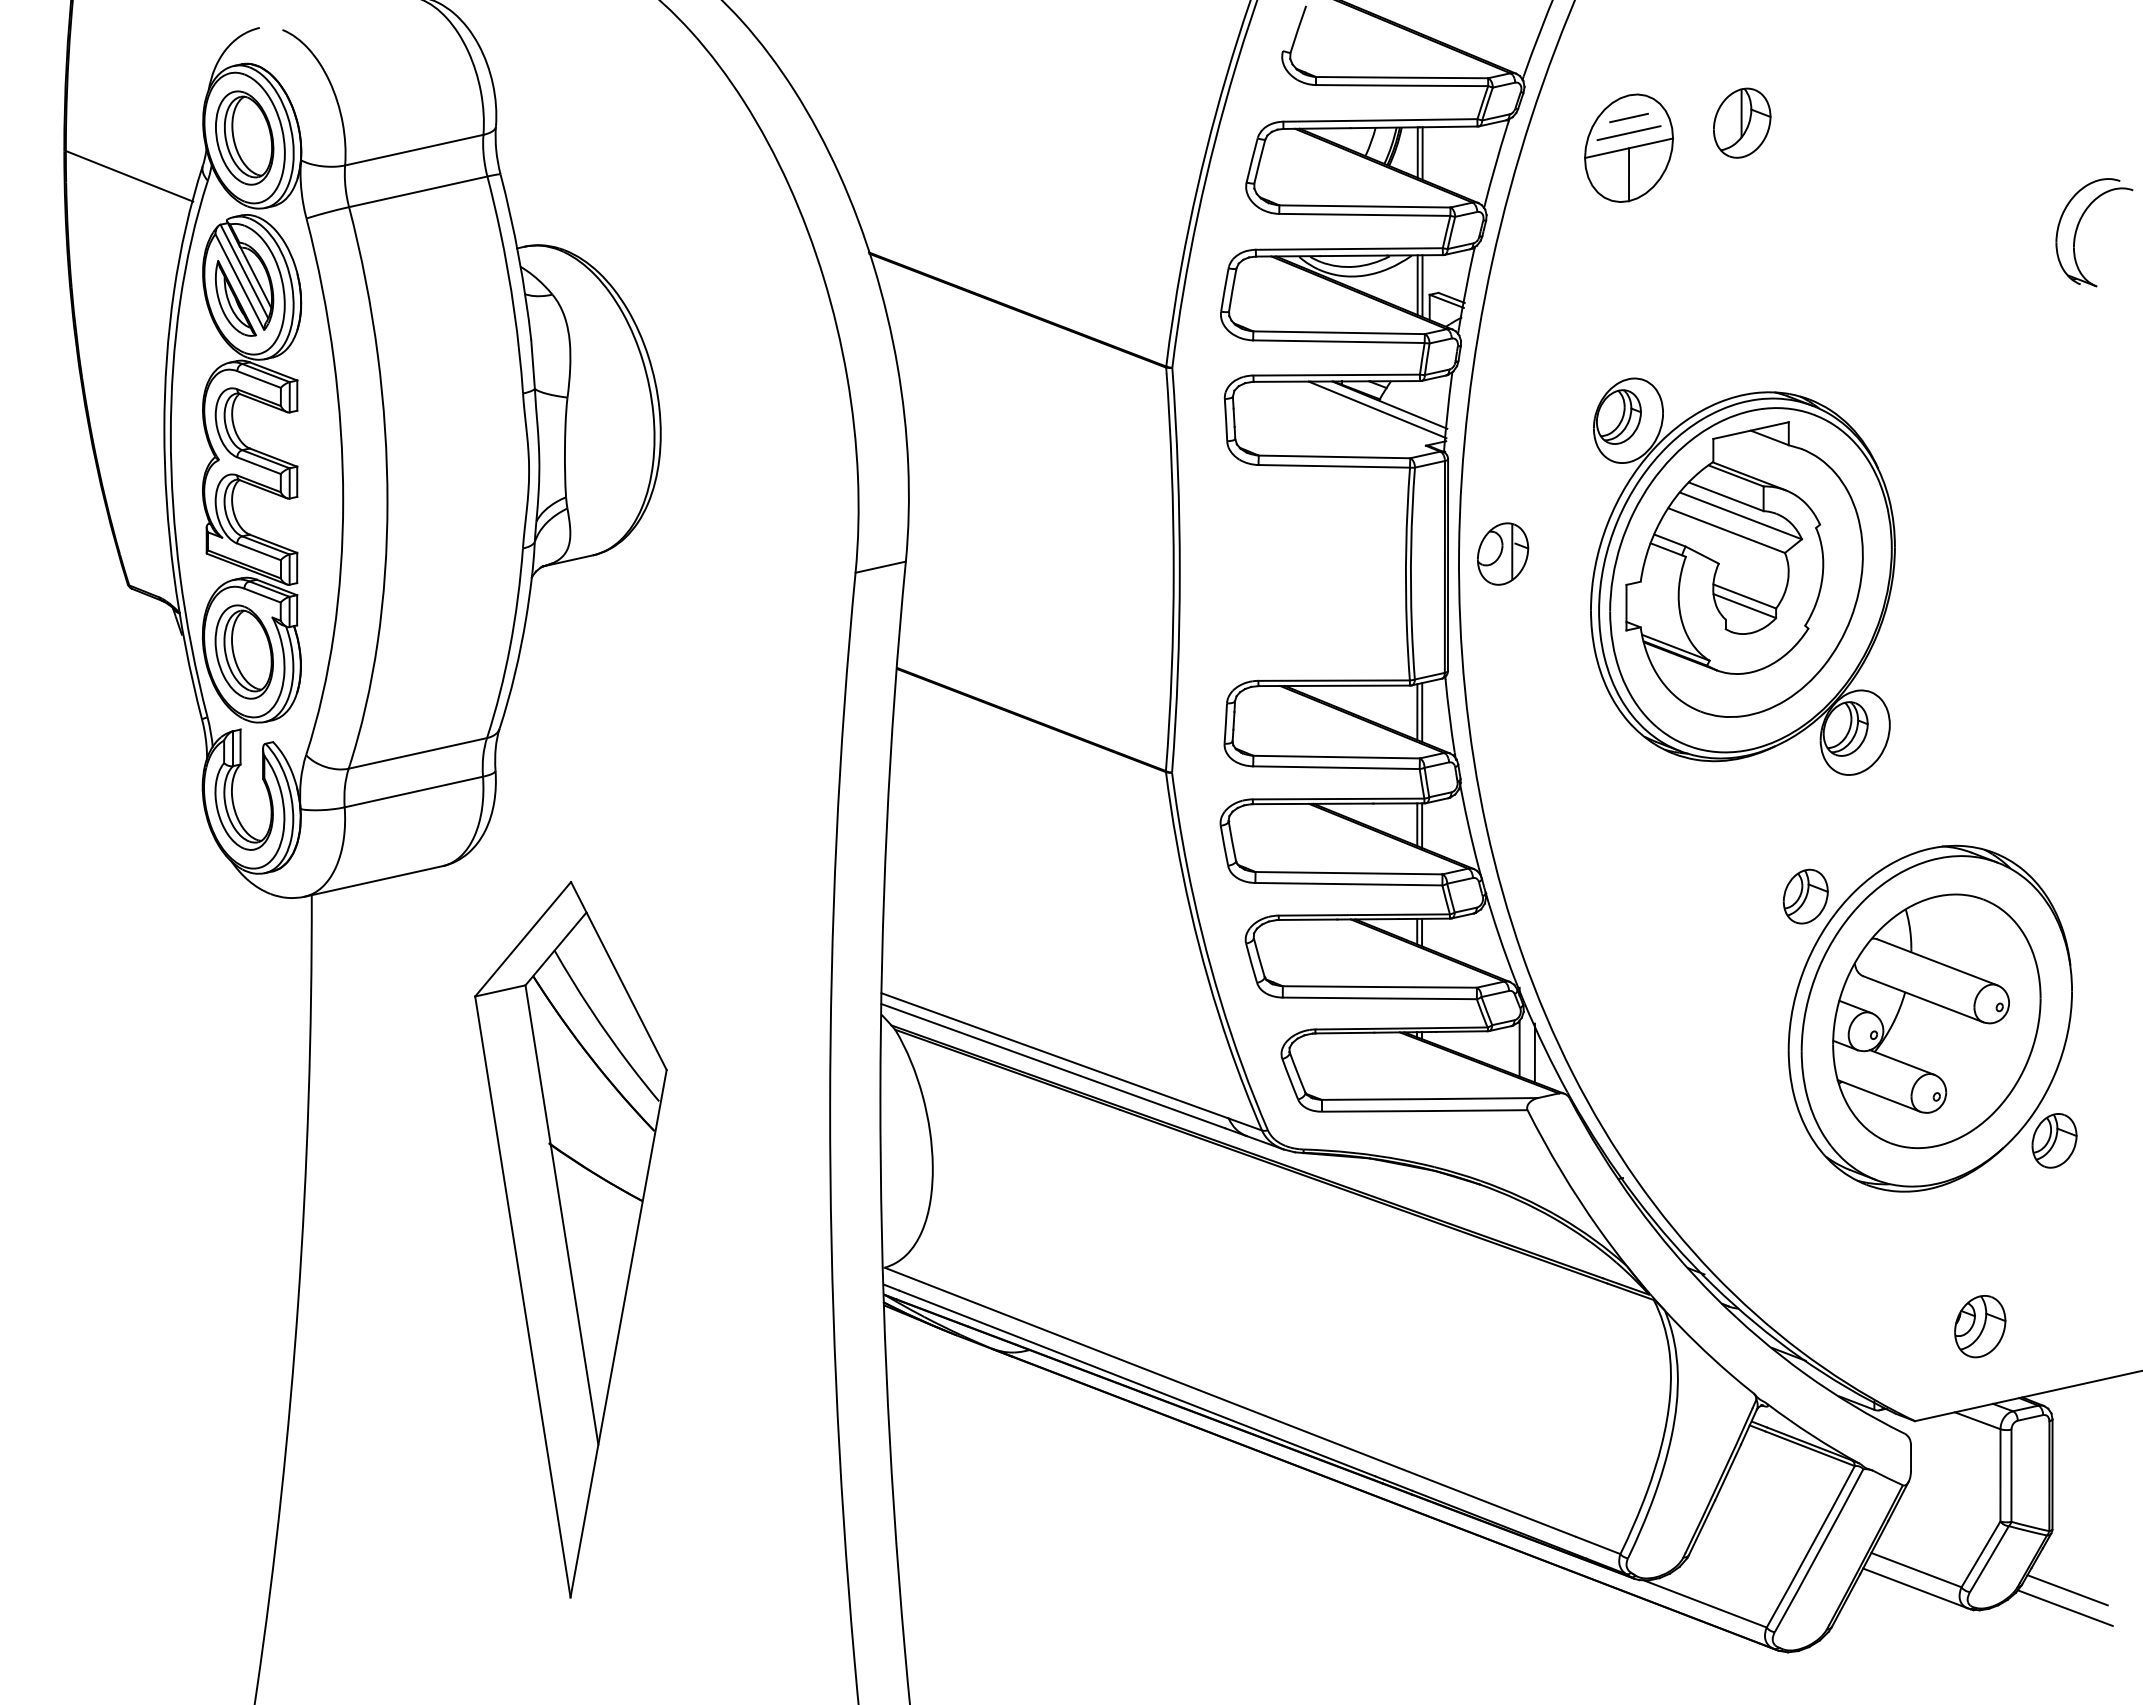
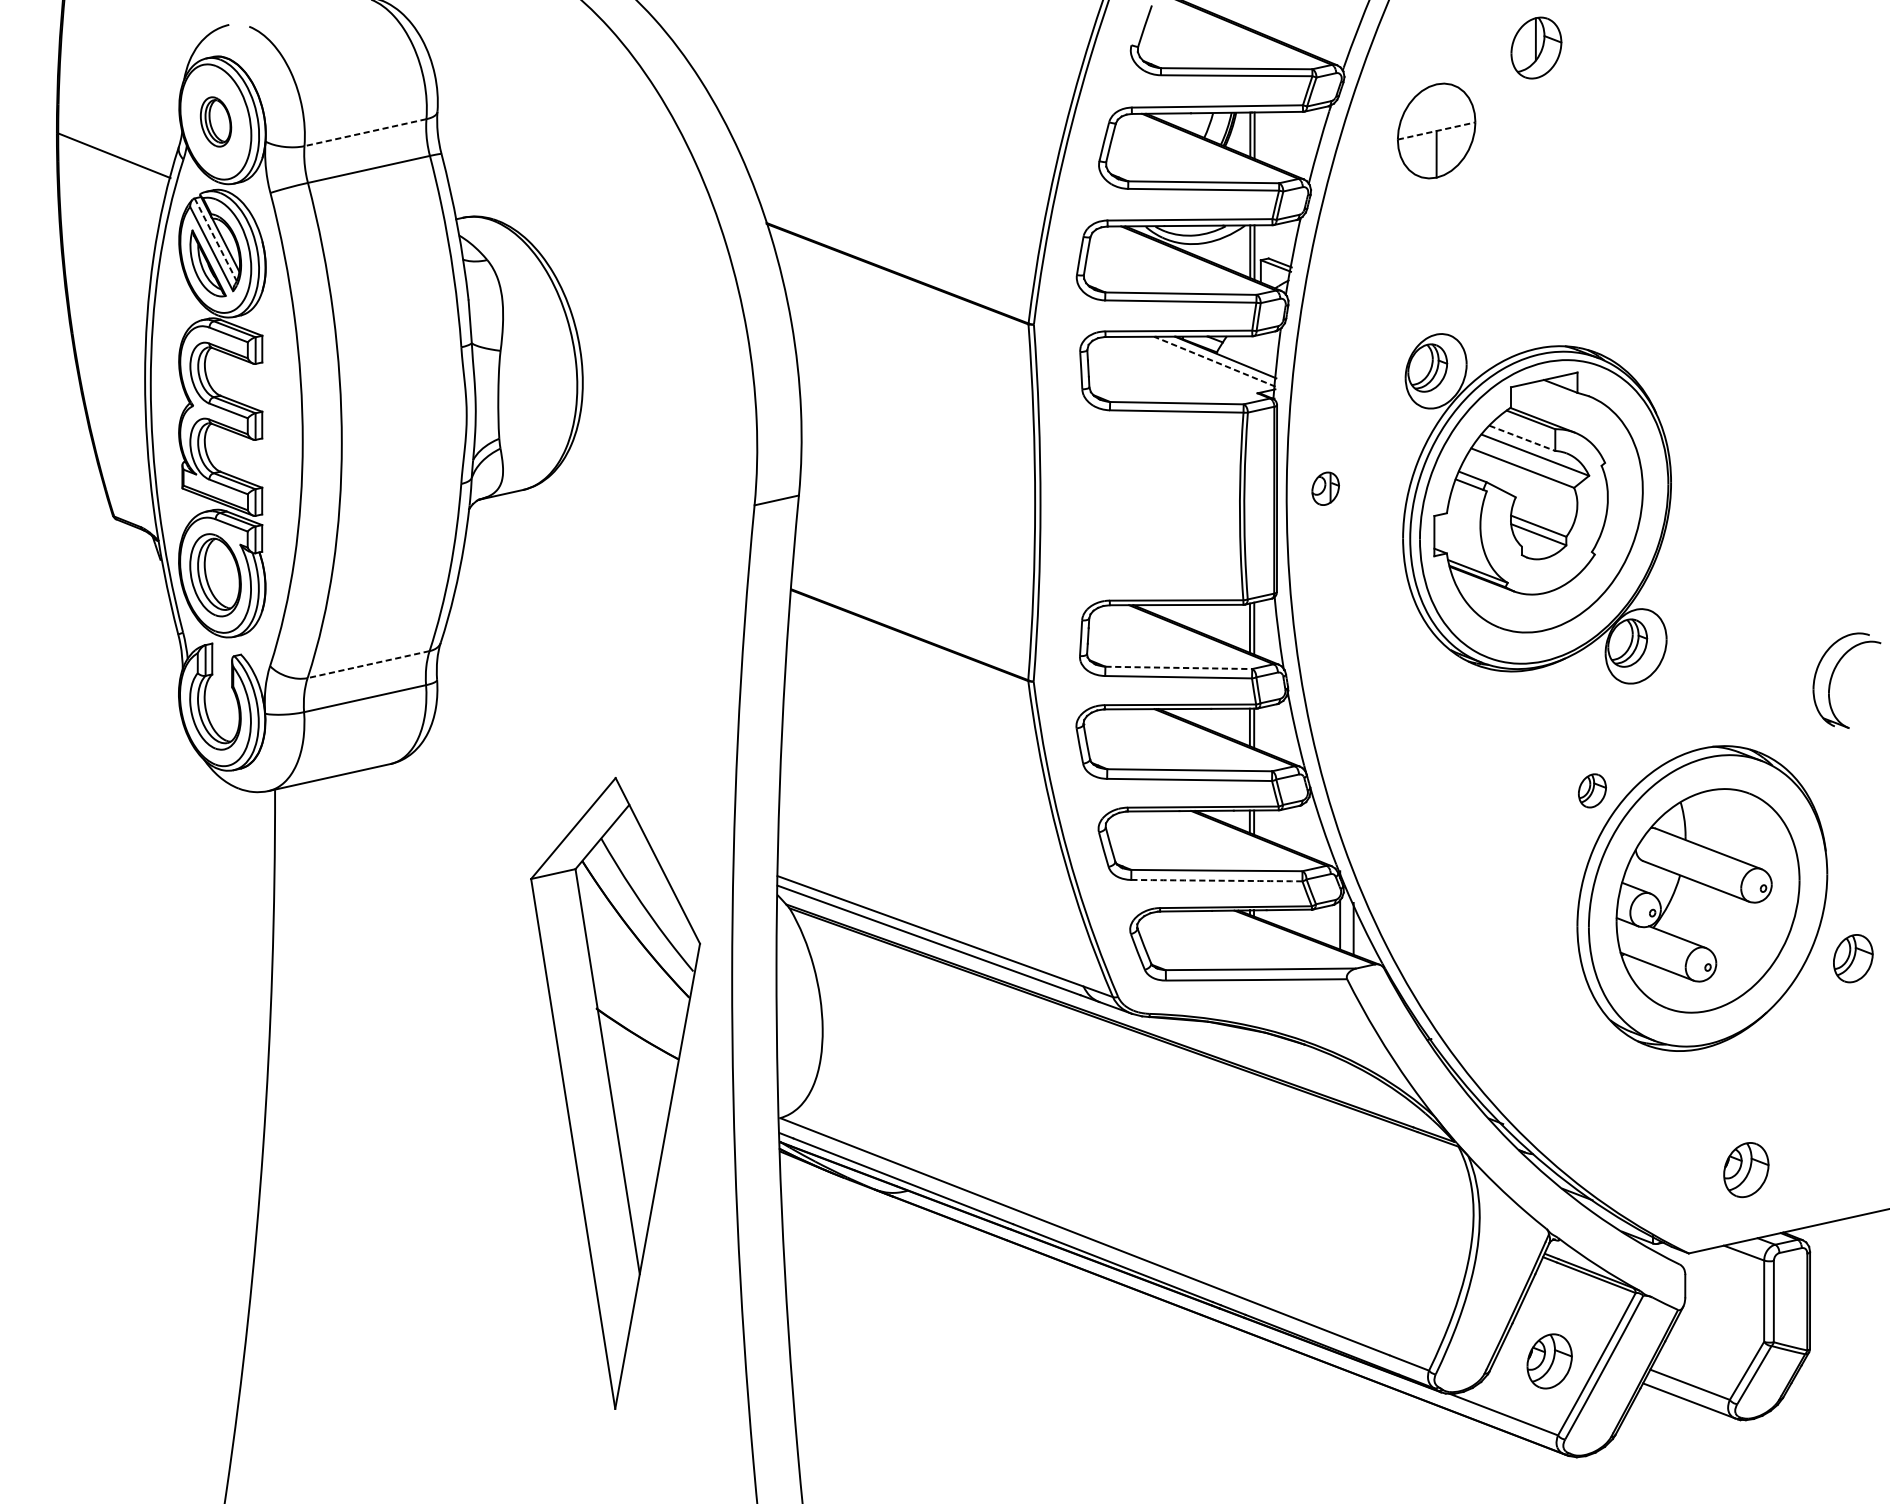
line: (1628, 117) -> (1436, 103), removed
part: (1742, 122) -> (1536, 47), moved
line: (1628, 133) -> (1436, 117), removed
part: (244, 137) -> (215, 121), size x0.6
line: (1629, 148) -> (1437, 131), solid -> dashed
line: (414, 150) -> (365, 132), solid -> dashed
part: (2078, 227) -> (1832, 676), moved
line: (244, 271) -> (215, 239), solid -> dashed
line: (1377, 409) -> (1214, 361), solid -> dashed
line: (1726, 496) -> (1522, 438), solid -> dashed
part: (1503, 553) -> (1325, 488), size x0.6
line: (417, 753) -> (368, 664), solid -> dashed
line: (1337, 757) -> (1179, 668), solid -> dashed
part: (1805, 896) -> (1592, 790), size x0.7
arc: (1379, 998) -> (1216, 880), solid -> dashed
part: (2054, 1140) -> (1853, 958), moved
part: (570, 1239) -> (615, 1093), moved
part: (1757, 1543) -> (1549, 1361), added
line: (2067, 1590) -> (1823, 1402), removed
line: (2064, 1607) -> (1820, 1417), removed

